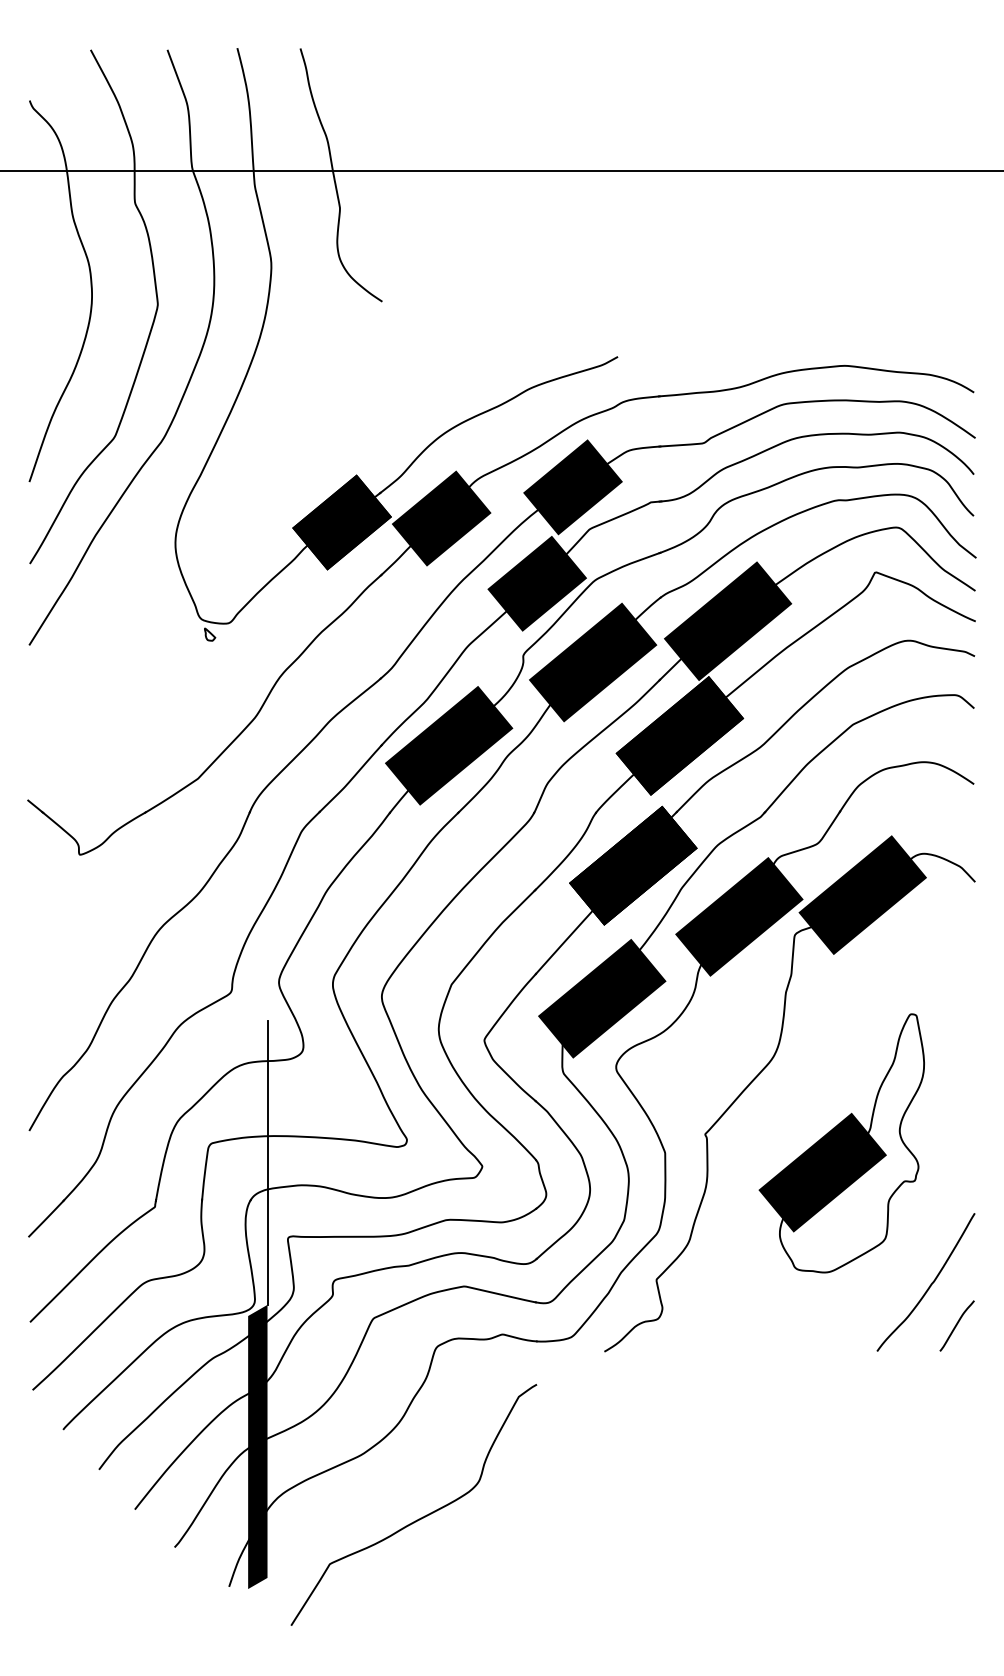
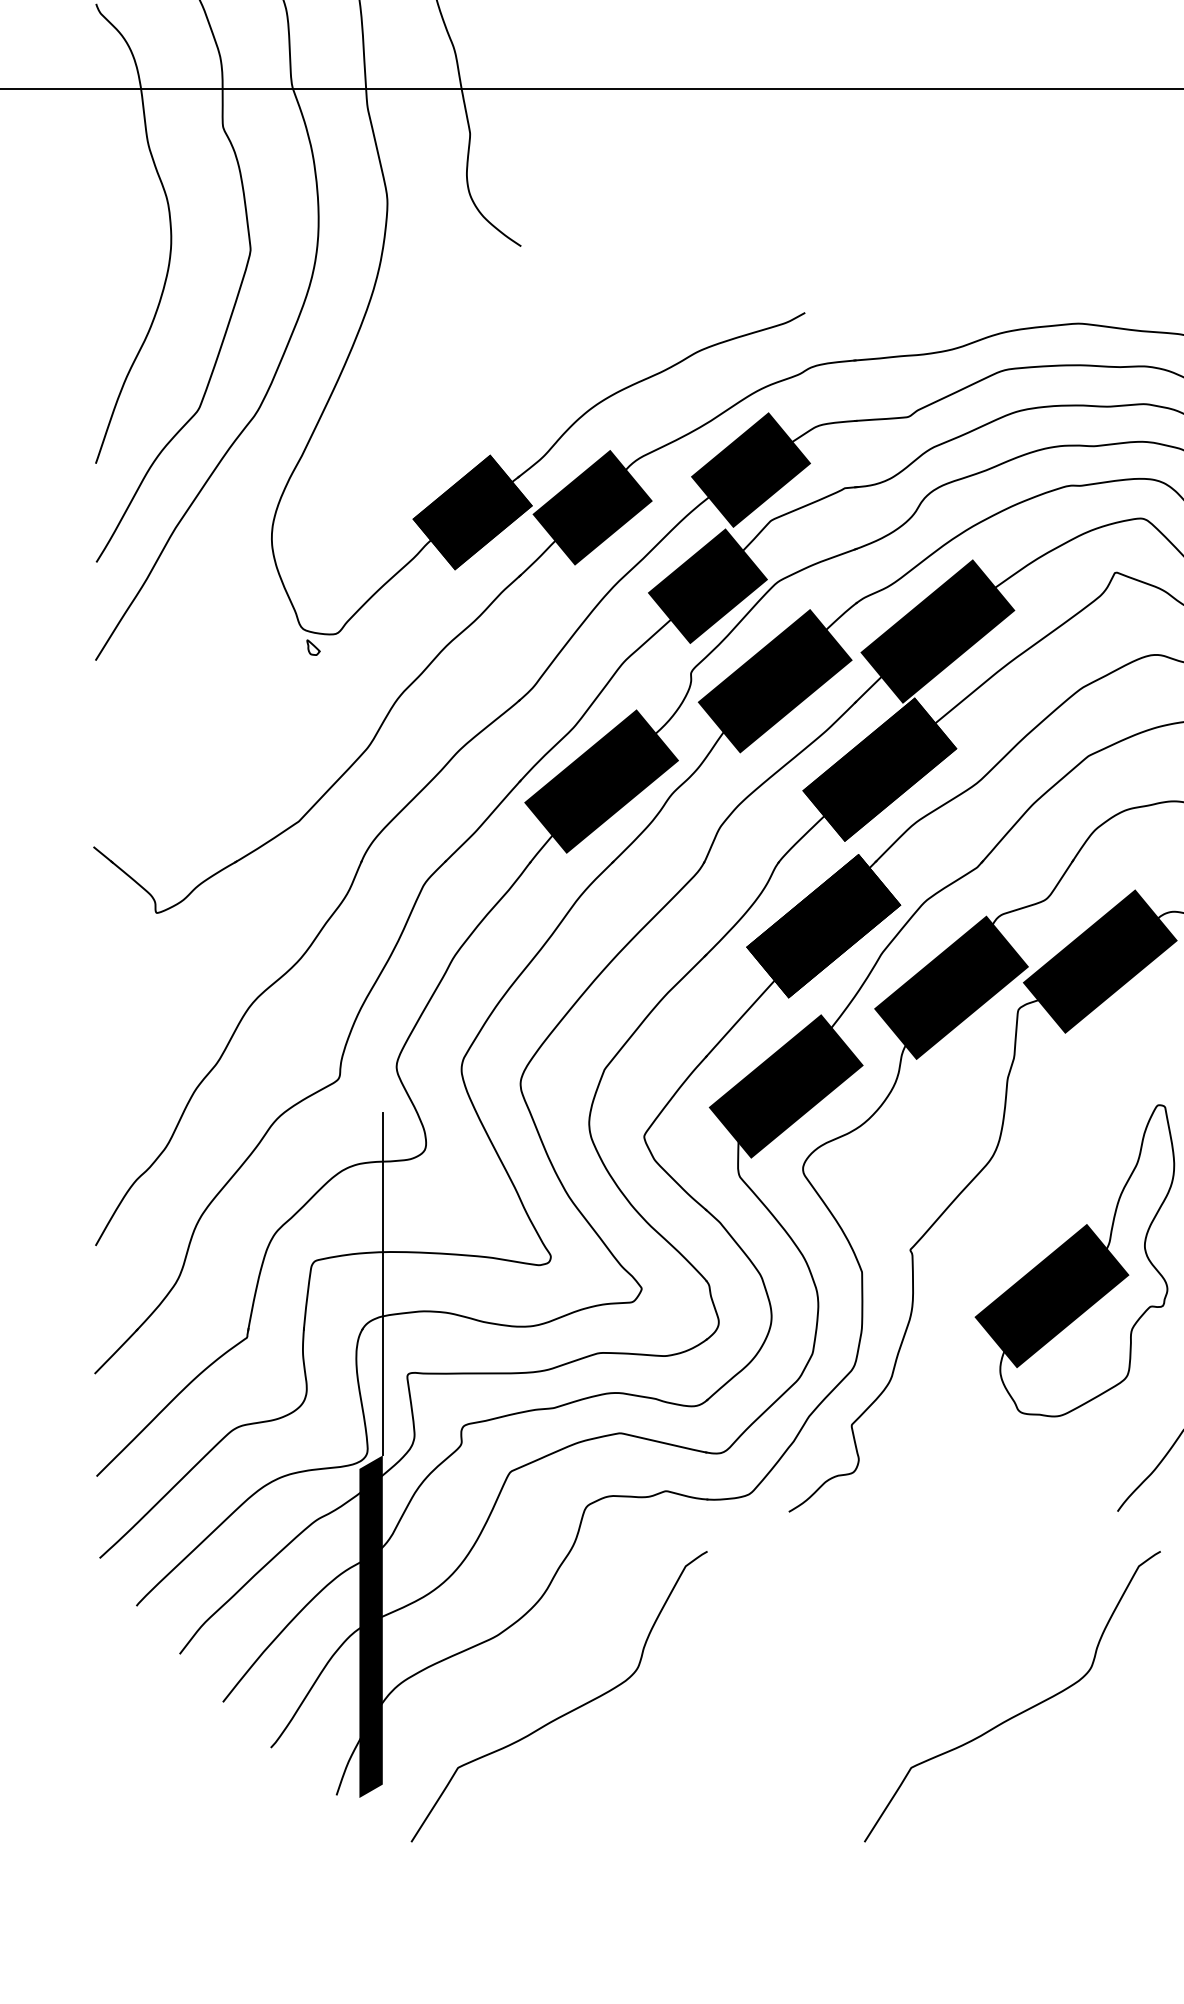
curve: (796, 1517) -> (1020, 1711), added

